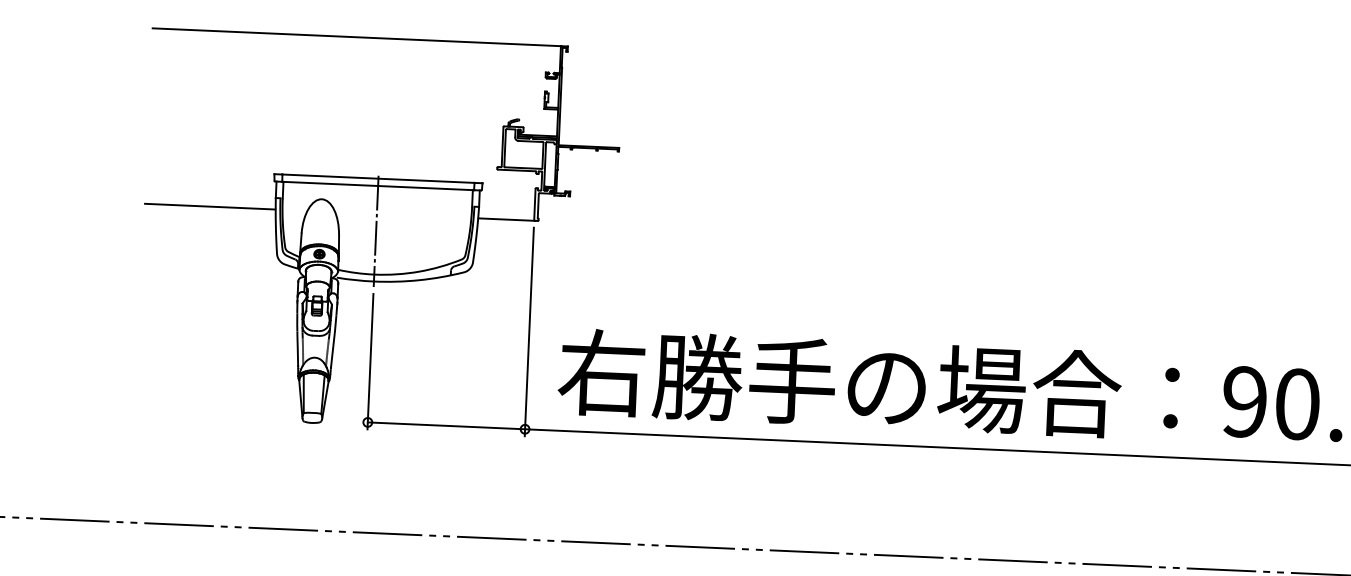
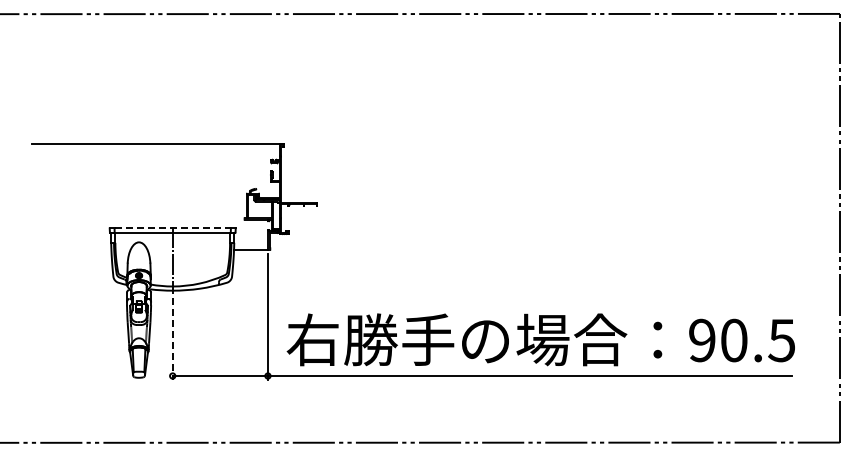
line: (379, 178) -> (173, 228), solid -> dashed
line: (209, 206) -> (71, 249), removed
line: (370, 362) -> (172, 339), solid -> dashed

